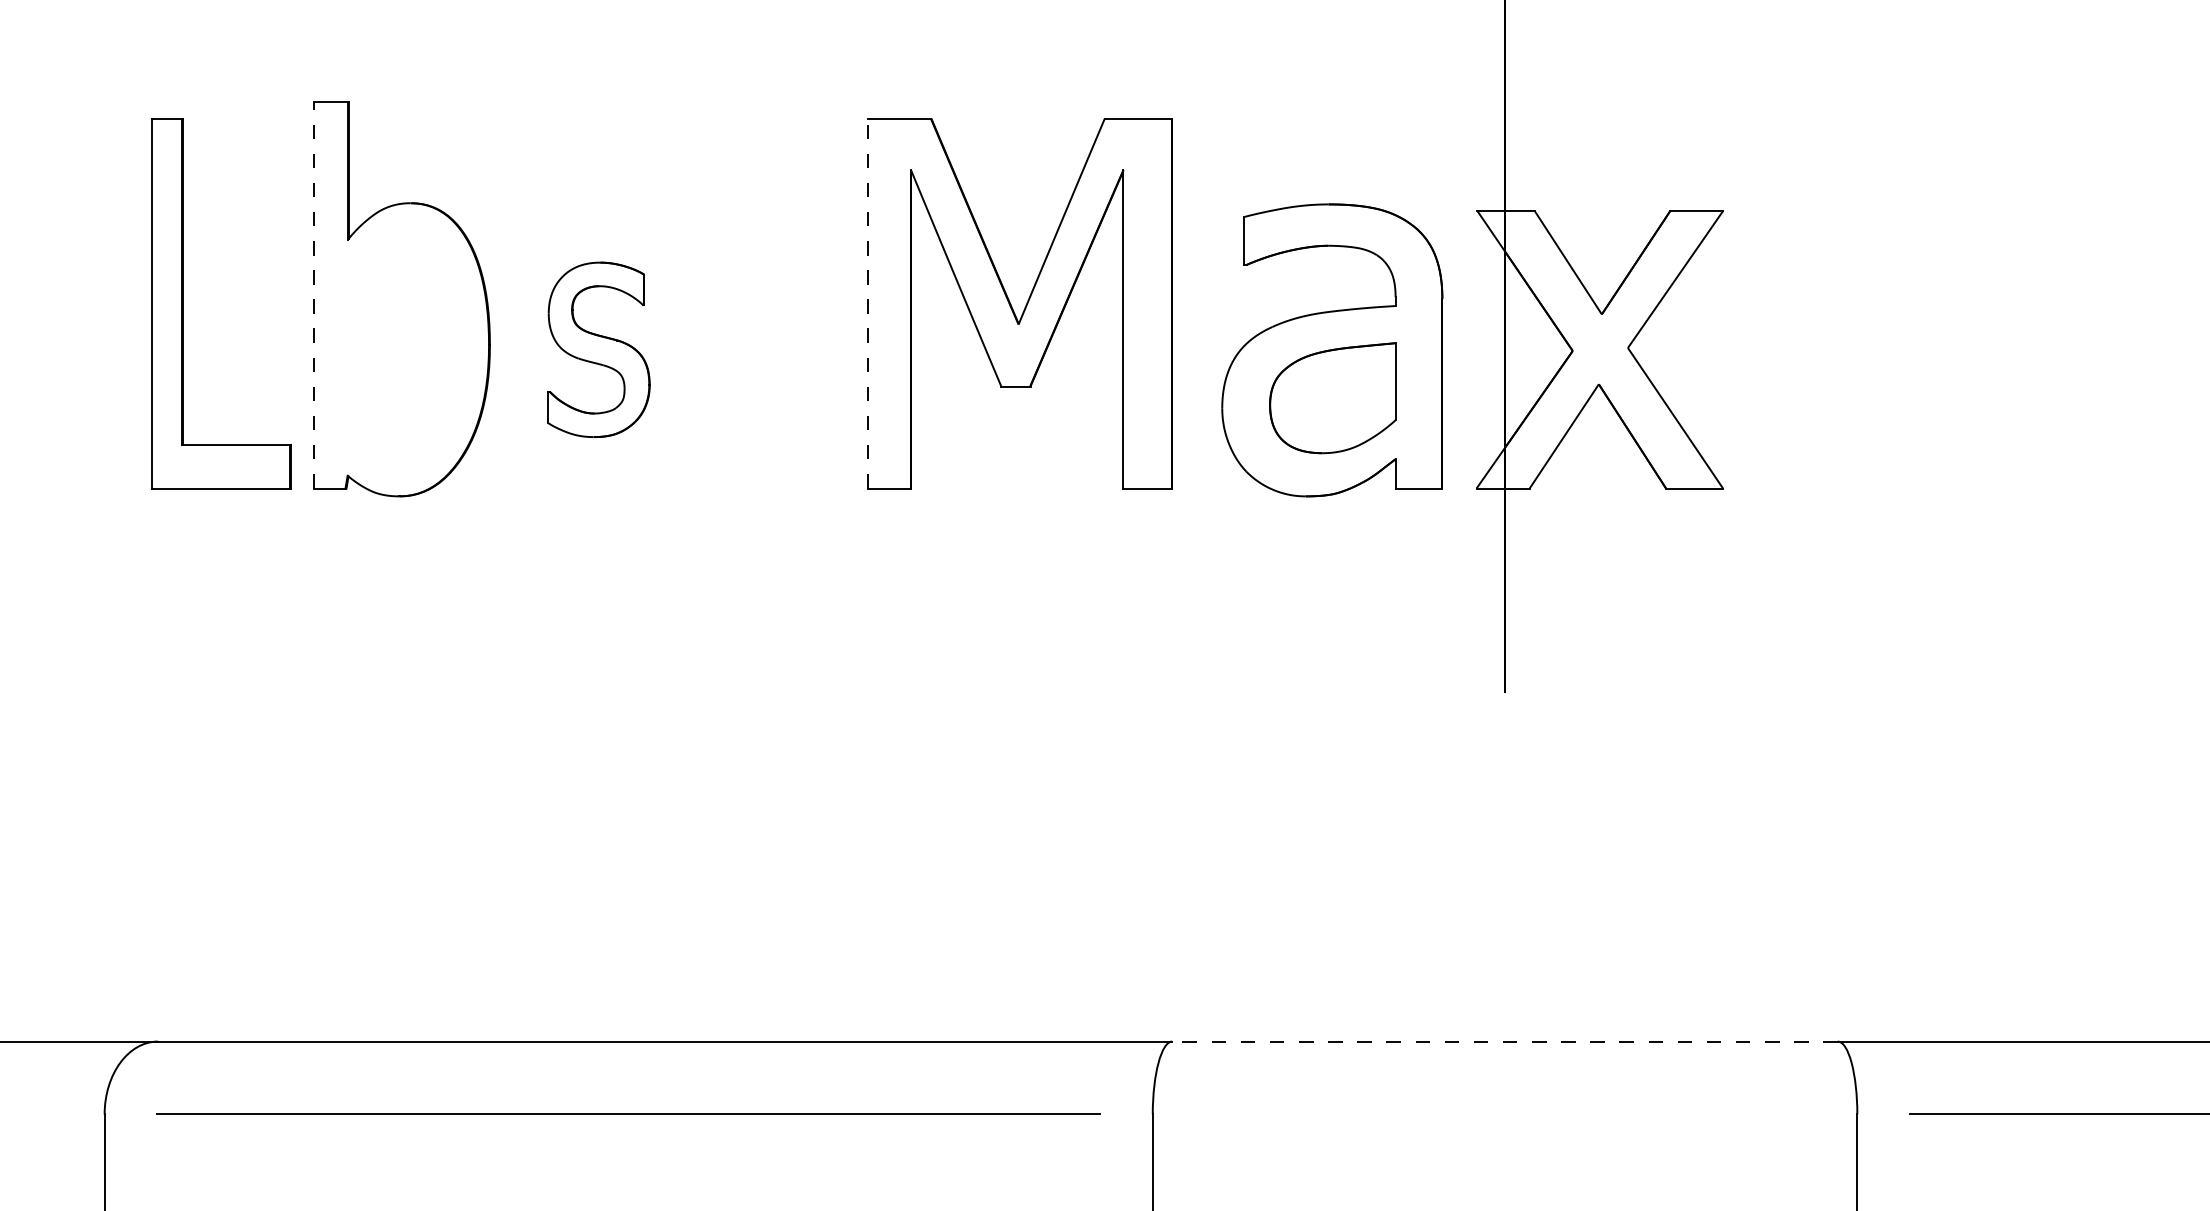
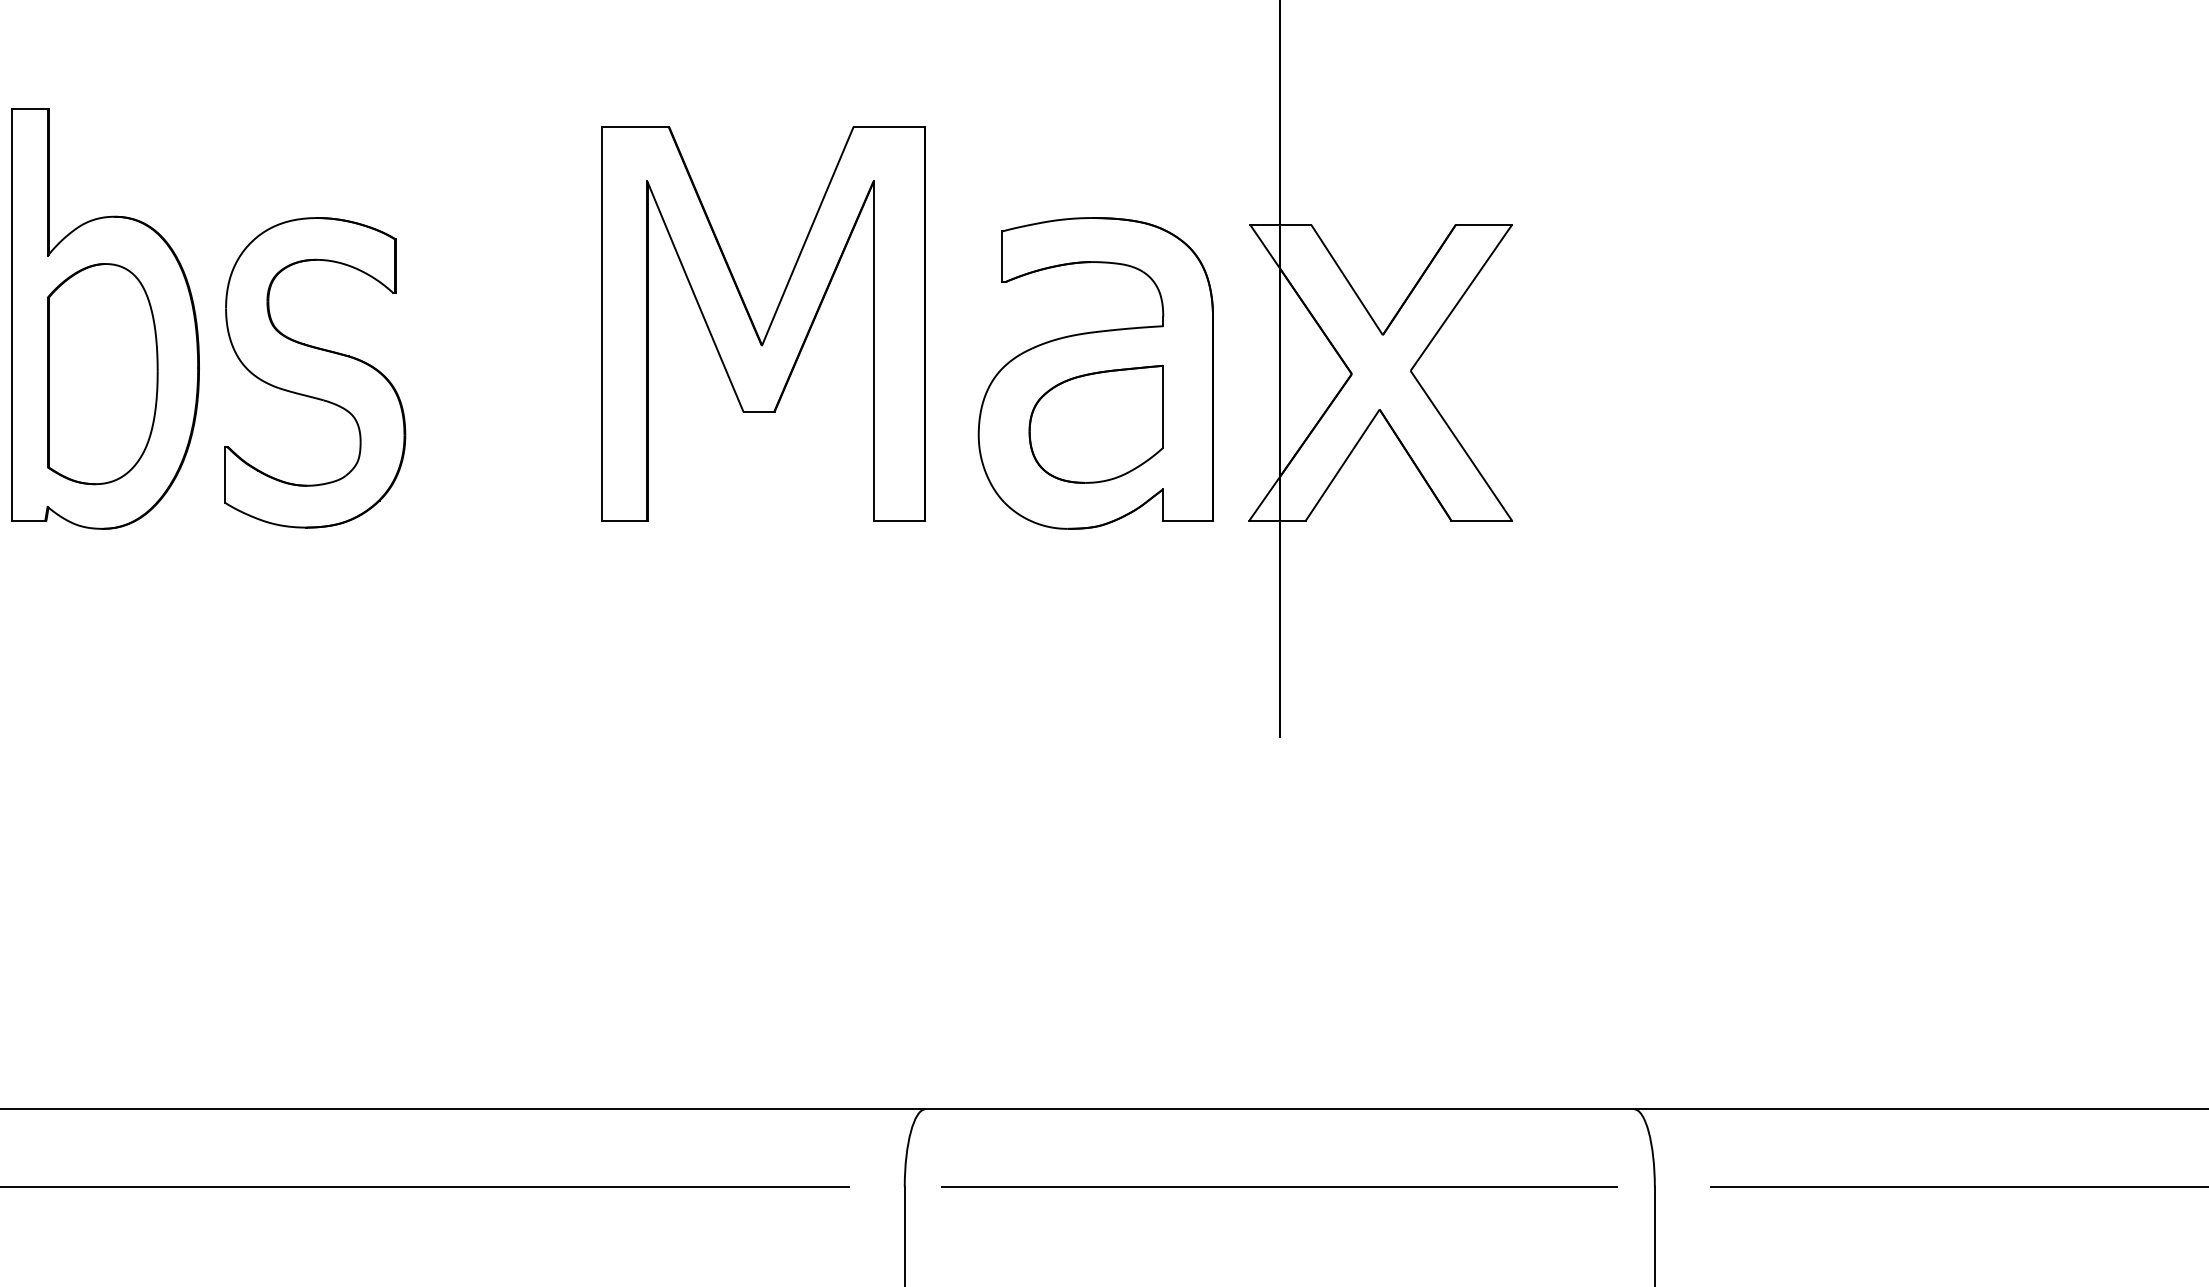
line: (314, 294) -> (12, 313), dashed -> solid
line: (868, 303) -> (602, 323), dashed -> solid
part: (598, 349) -> (314, 372), size x1.67
part: (399, 350) -> (102, 373), added
line: (1505, 1041) -> (1280, 1109), dashed -> solid
line: (1505, 1114) -> (1280, 1186), added

